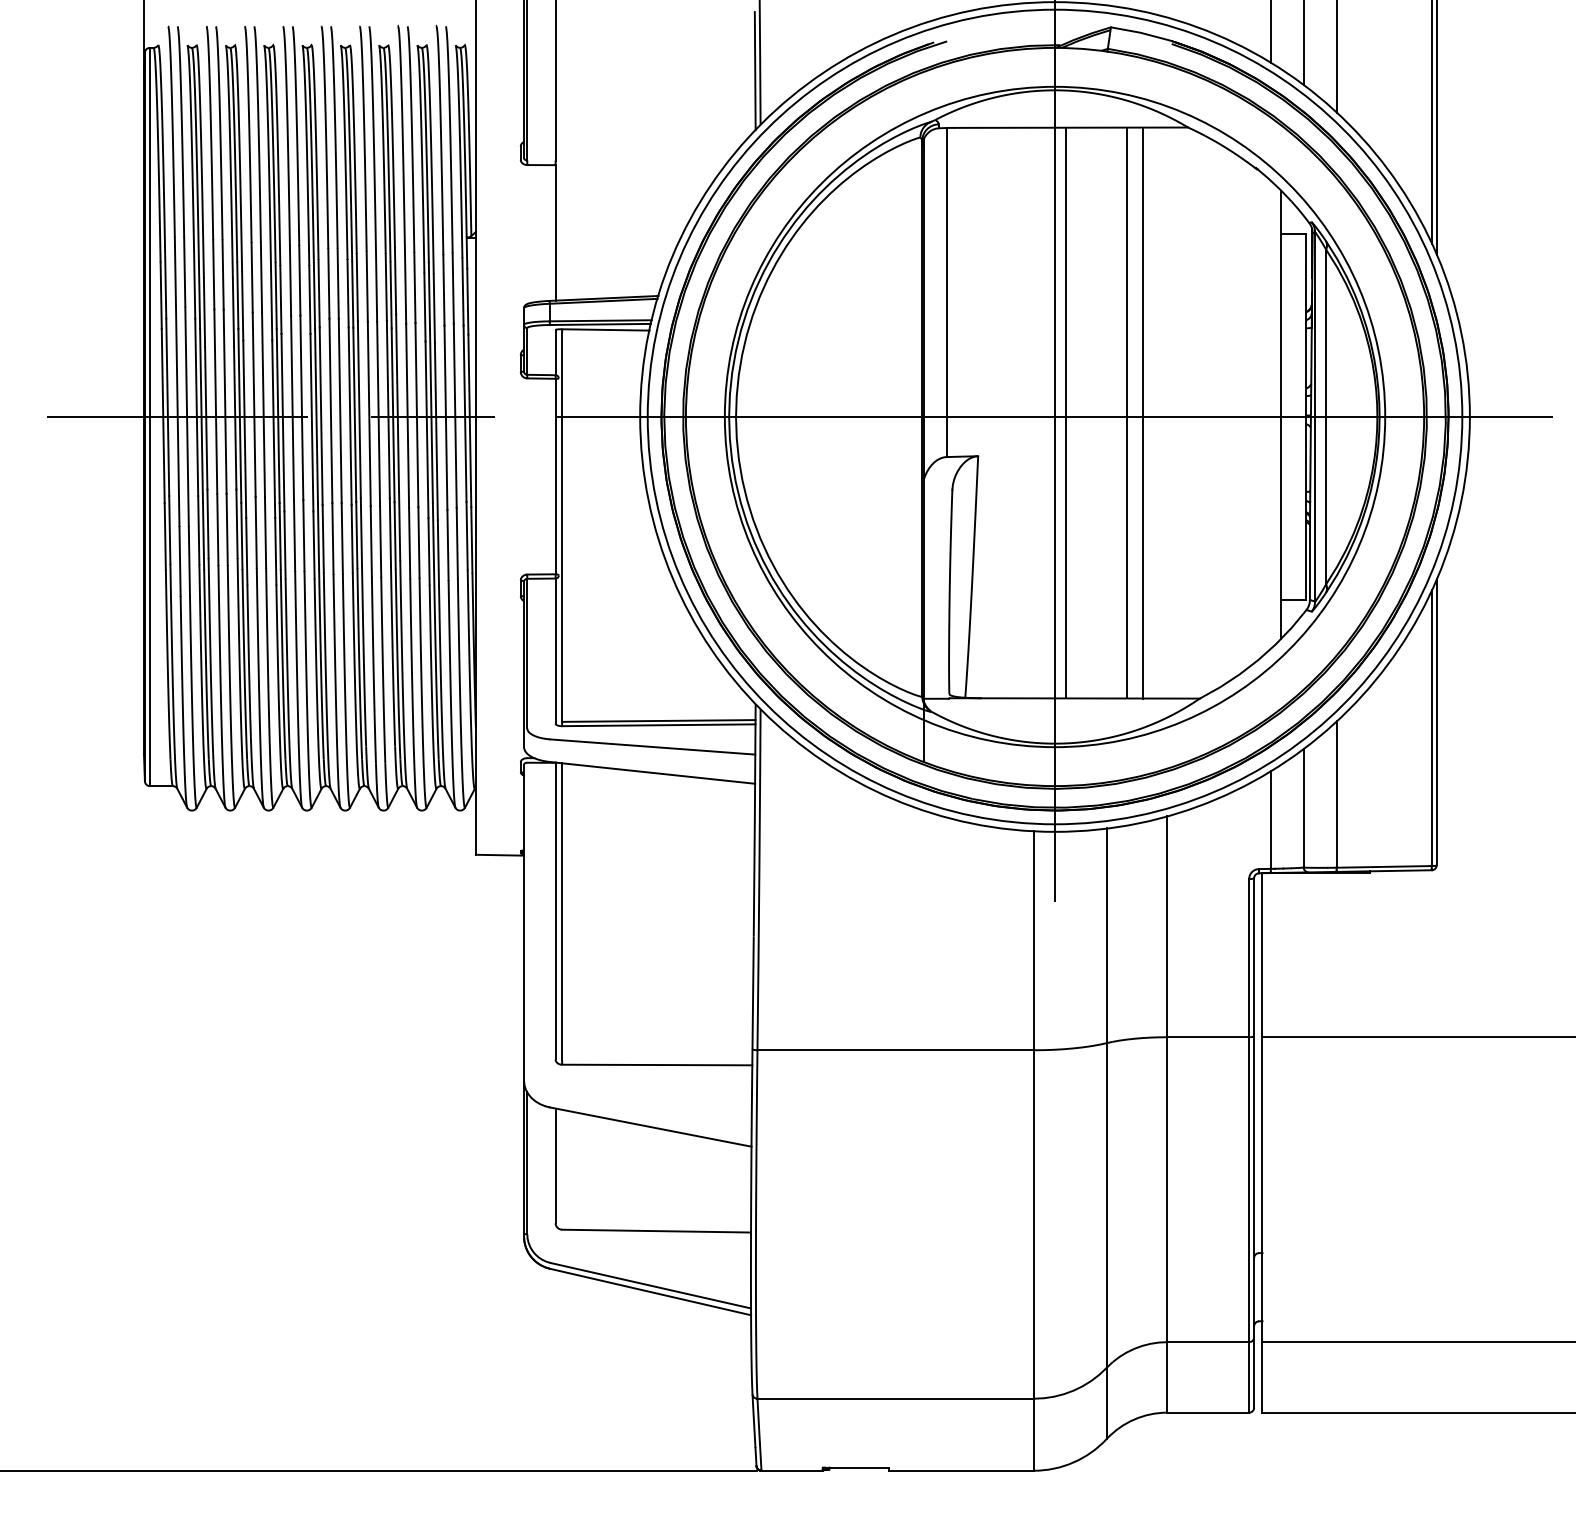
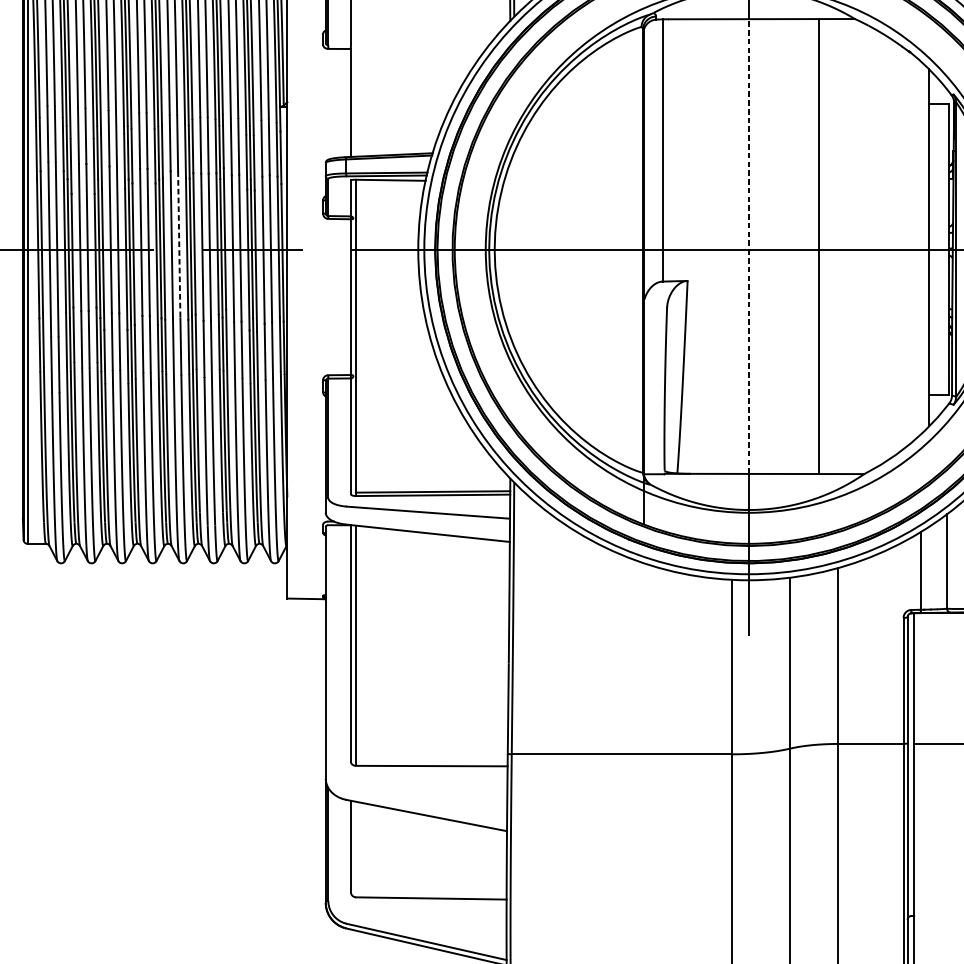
line: (340, 411) -> (179, 245), solid -> dashed
line: (1055, 412) -> (749, 246), solid -> dashed
line: (1065, 412) -> (757, 246), removed
line: (1126, 412) -> (805, 246), removed

